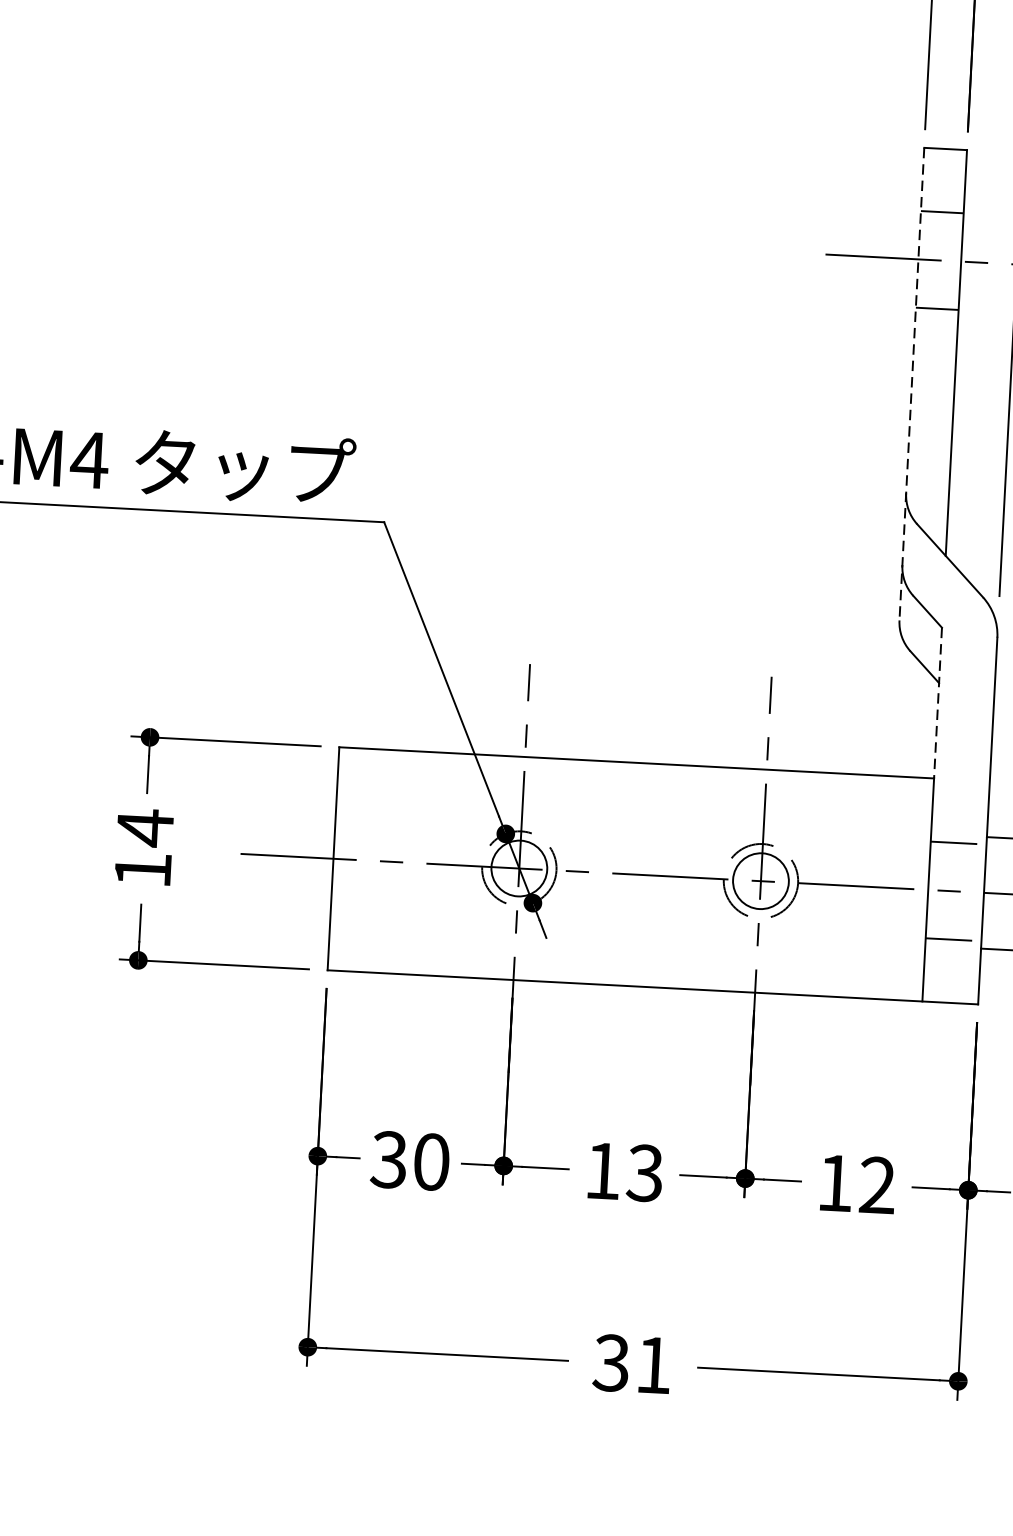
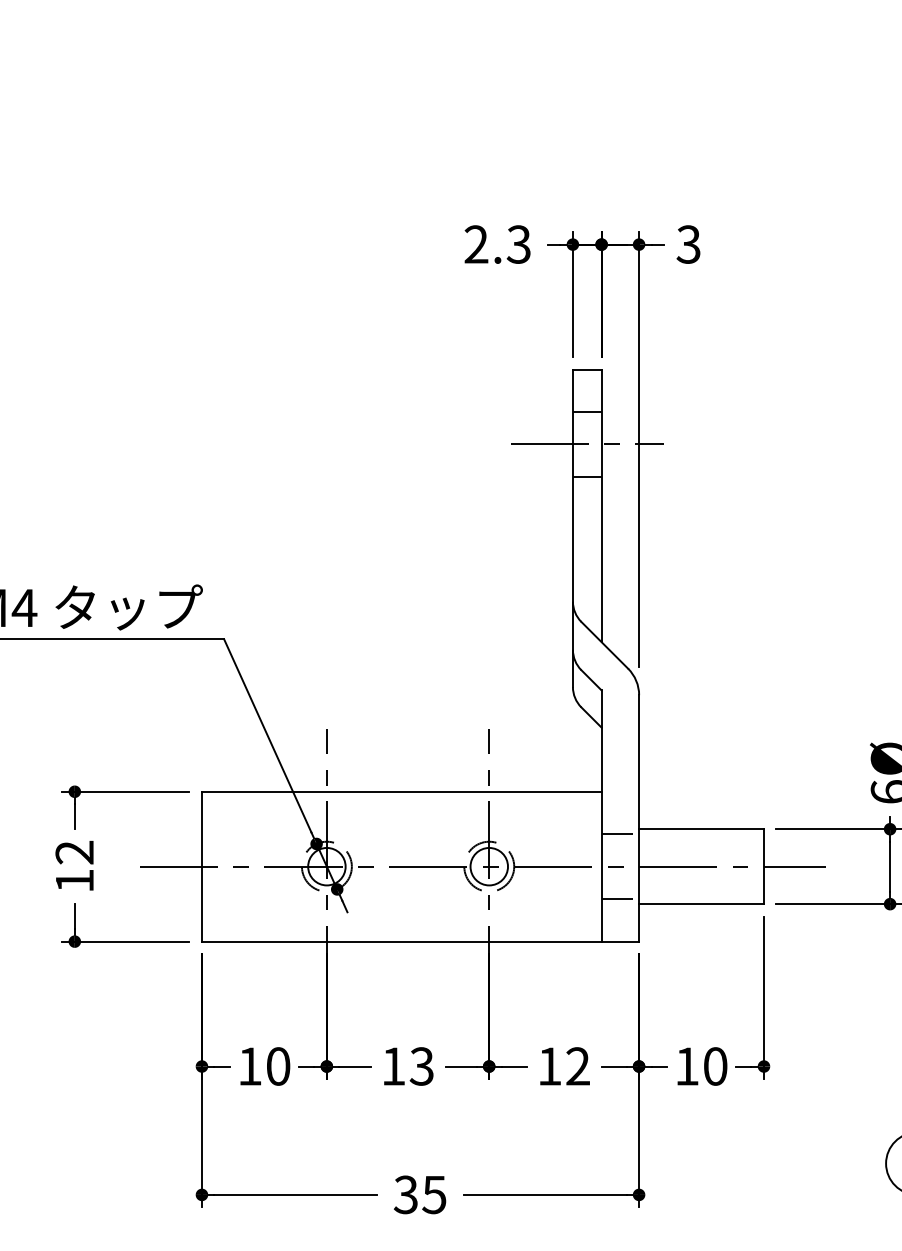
line: (911, 384) -> (572, 528), dashed -> solid
line: (937, 703) -> (601, 741), dashed -> solid
text: (144, 827) -> (74, 852), 14 -> 12
text: (388, 1159) -> (249, 1066), 30 -> 10
text: (653, 1366) -> (434, 1195), 31 -> 35

